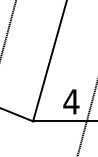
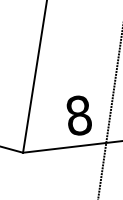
text: (71, 101) -> (78, 115), 4 -> 8

